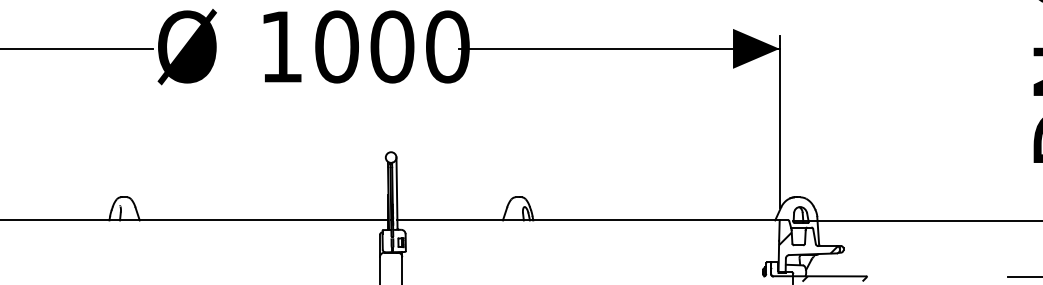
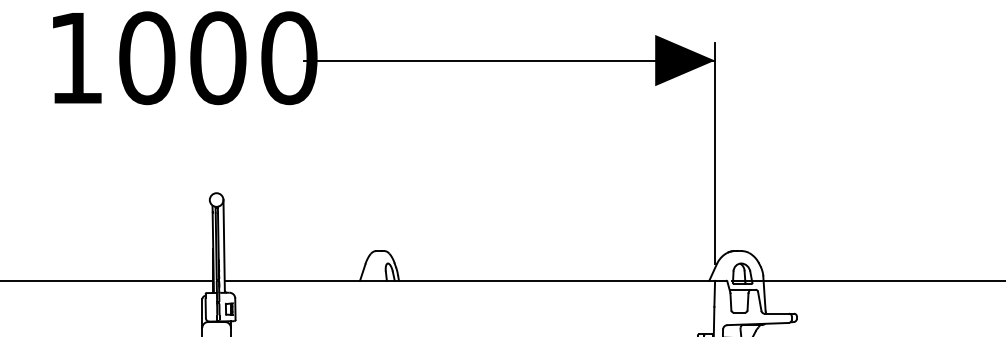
hatch: (808, 242) -> (752, 309), removed

